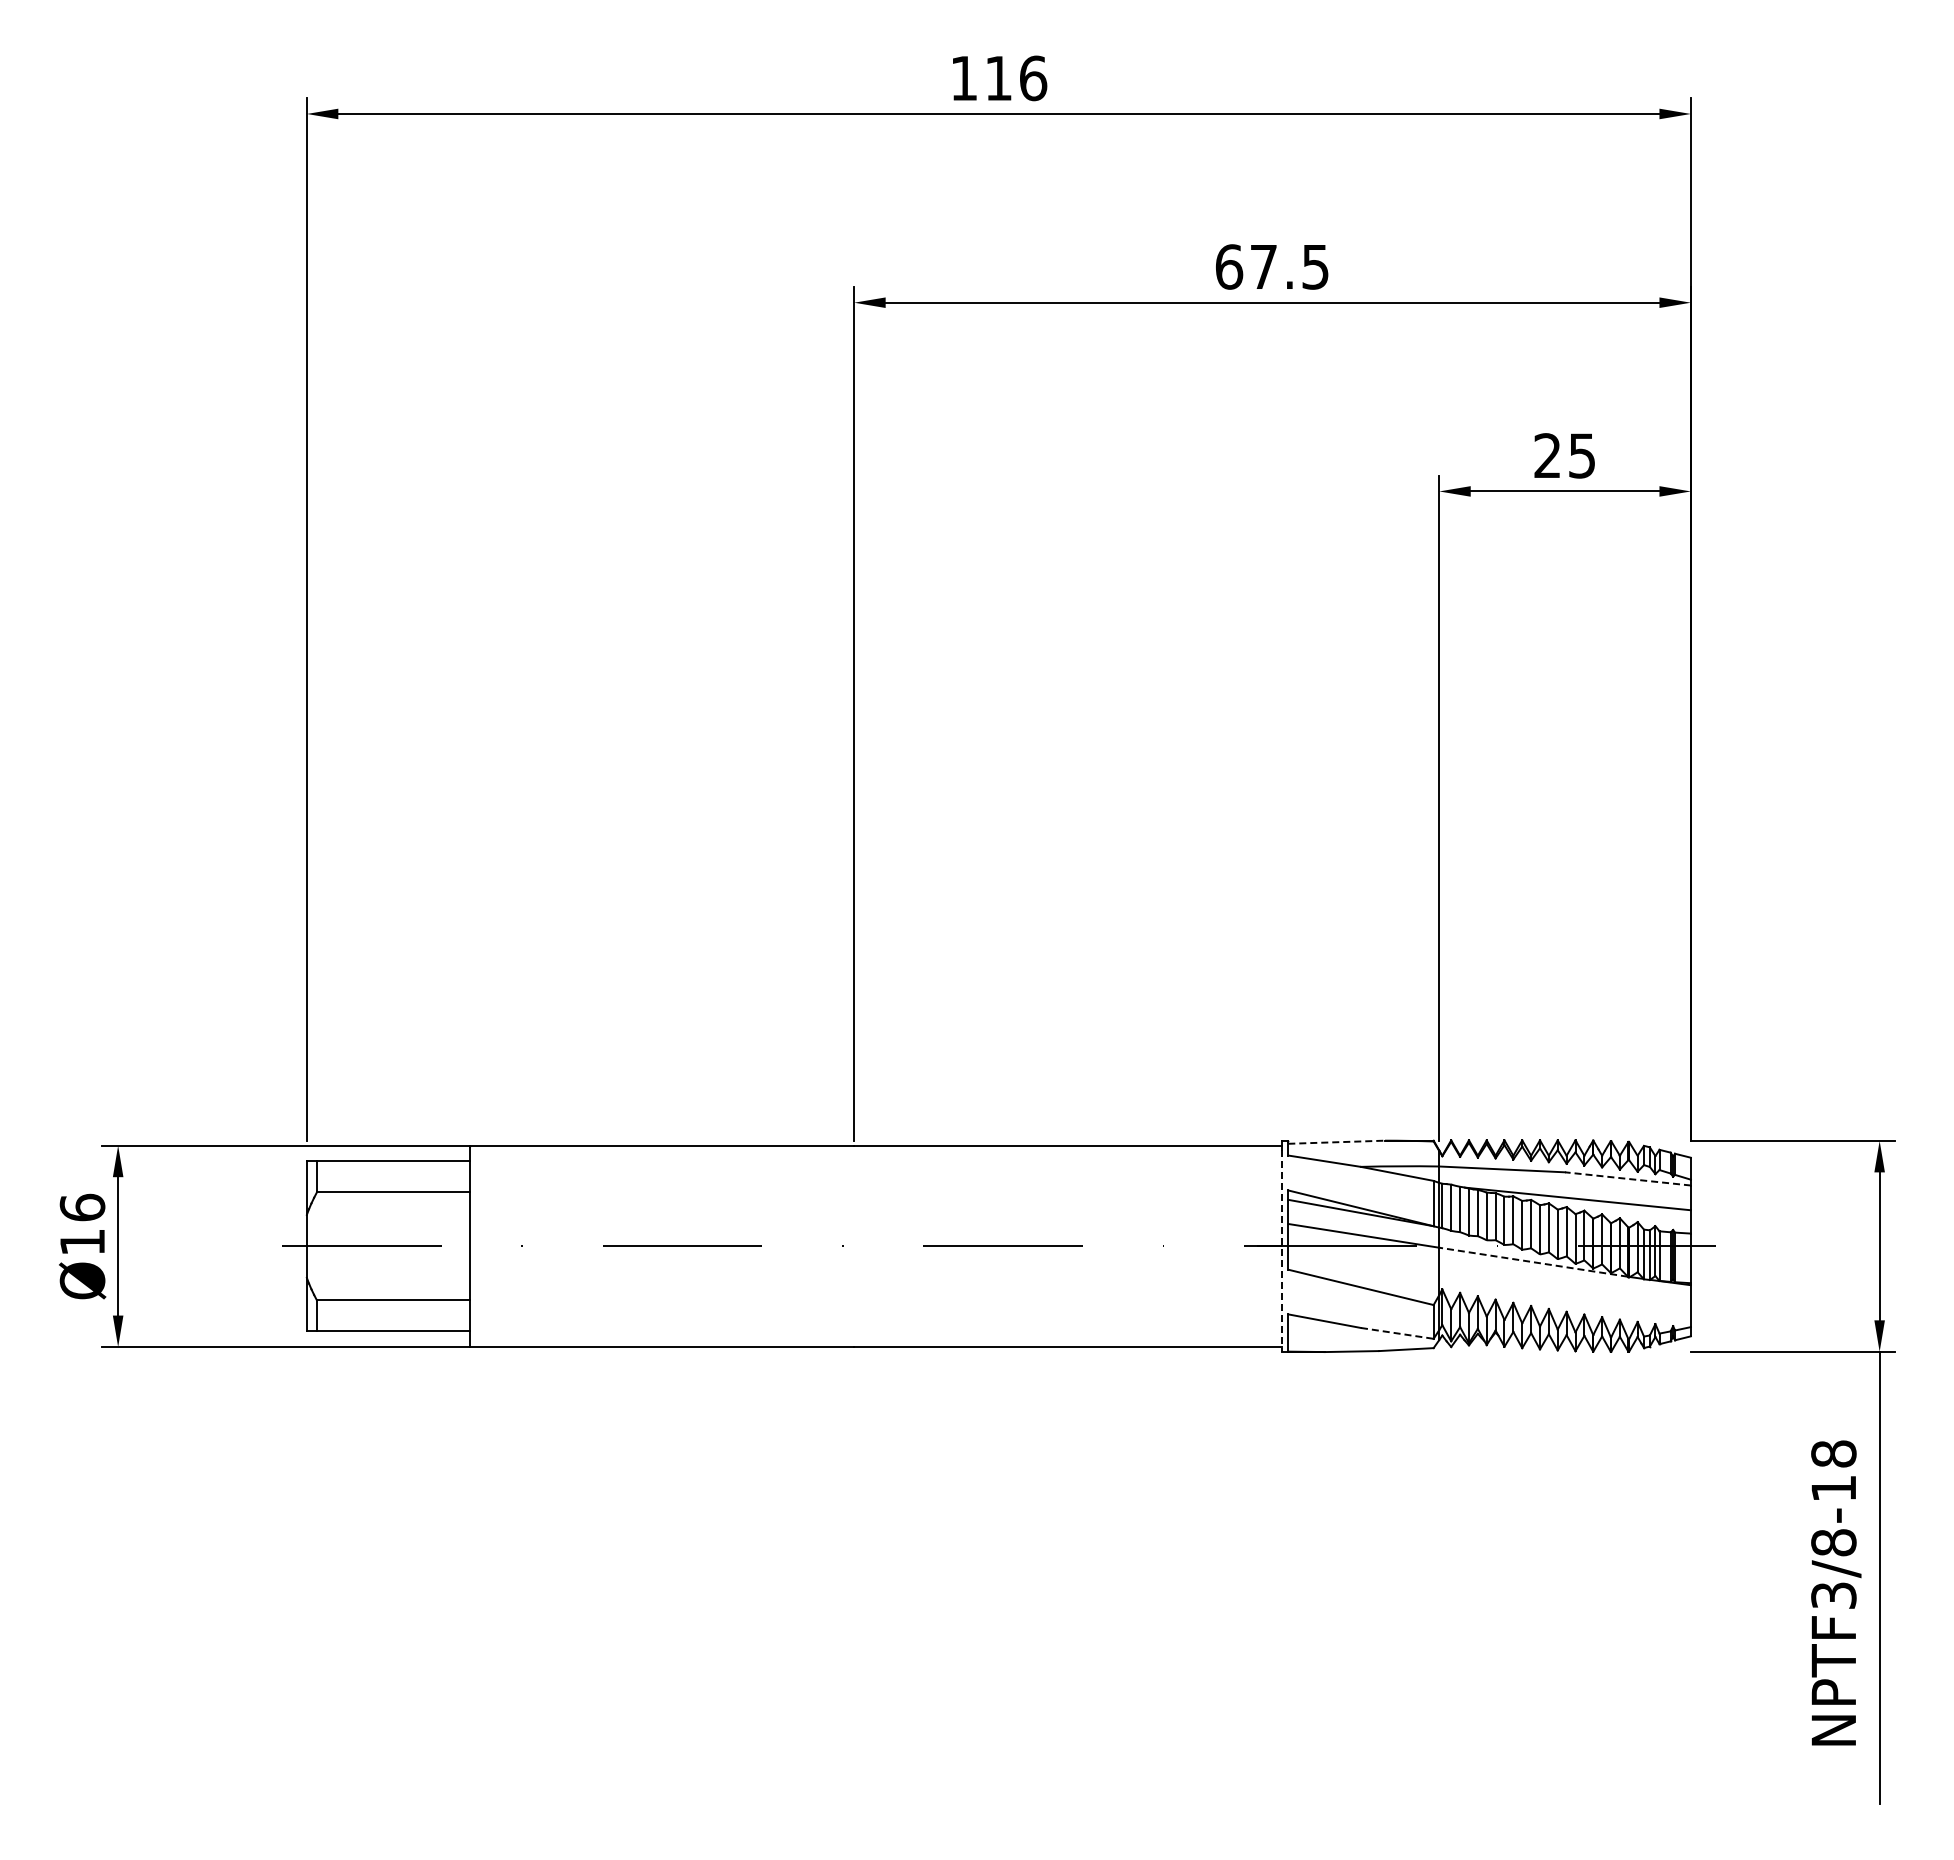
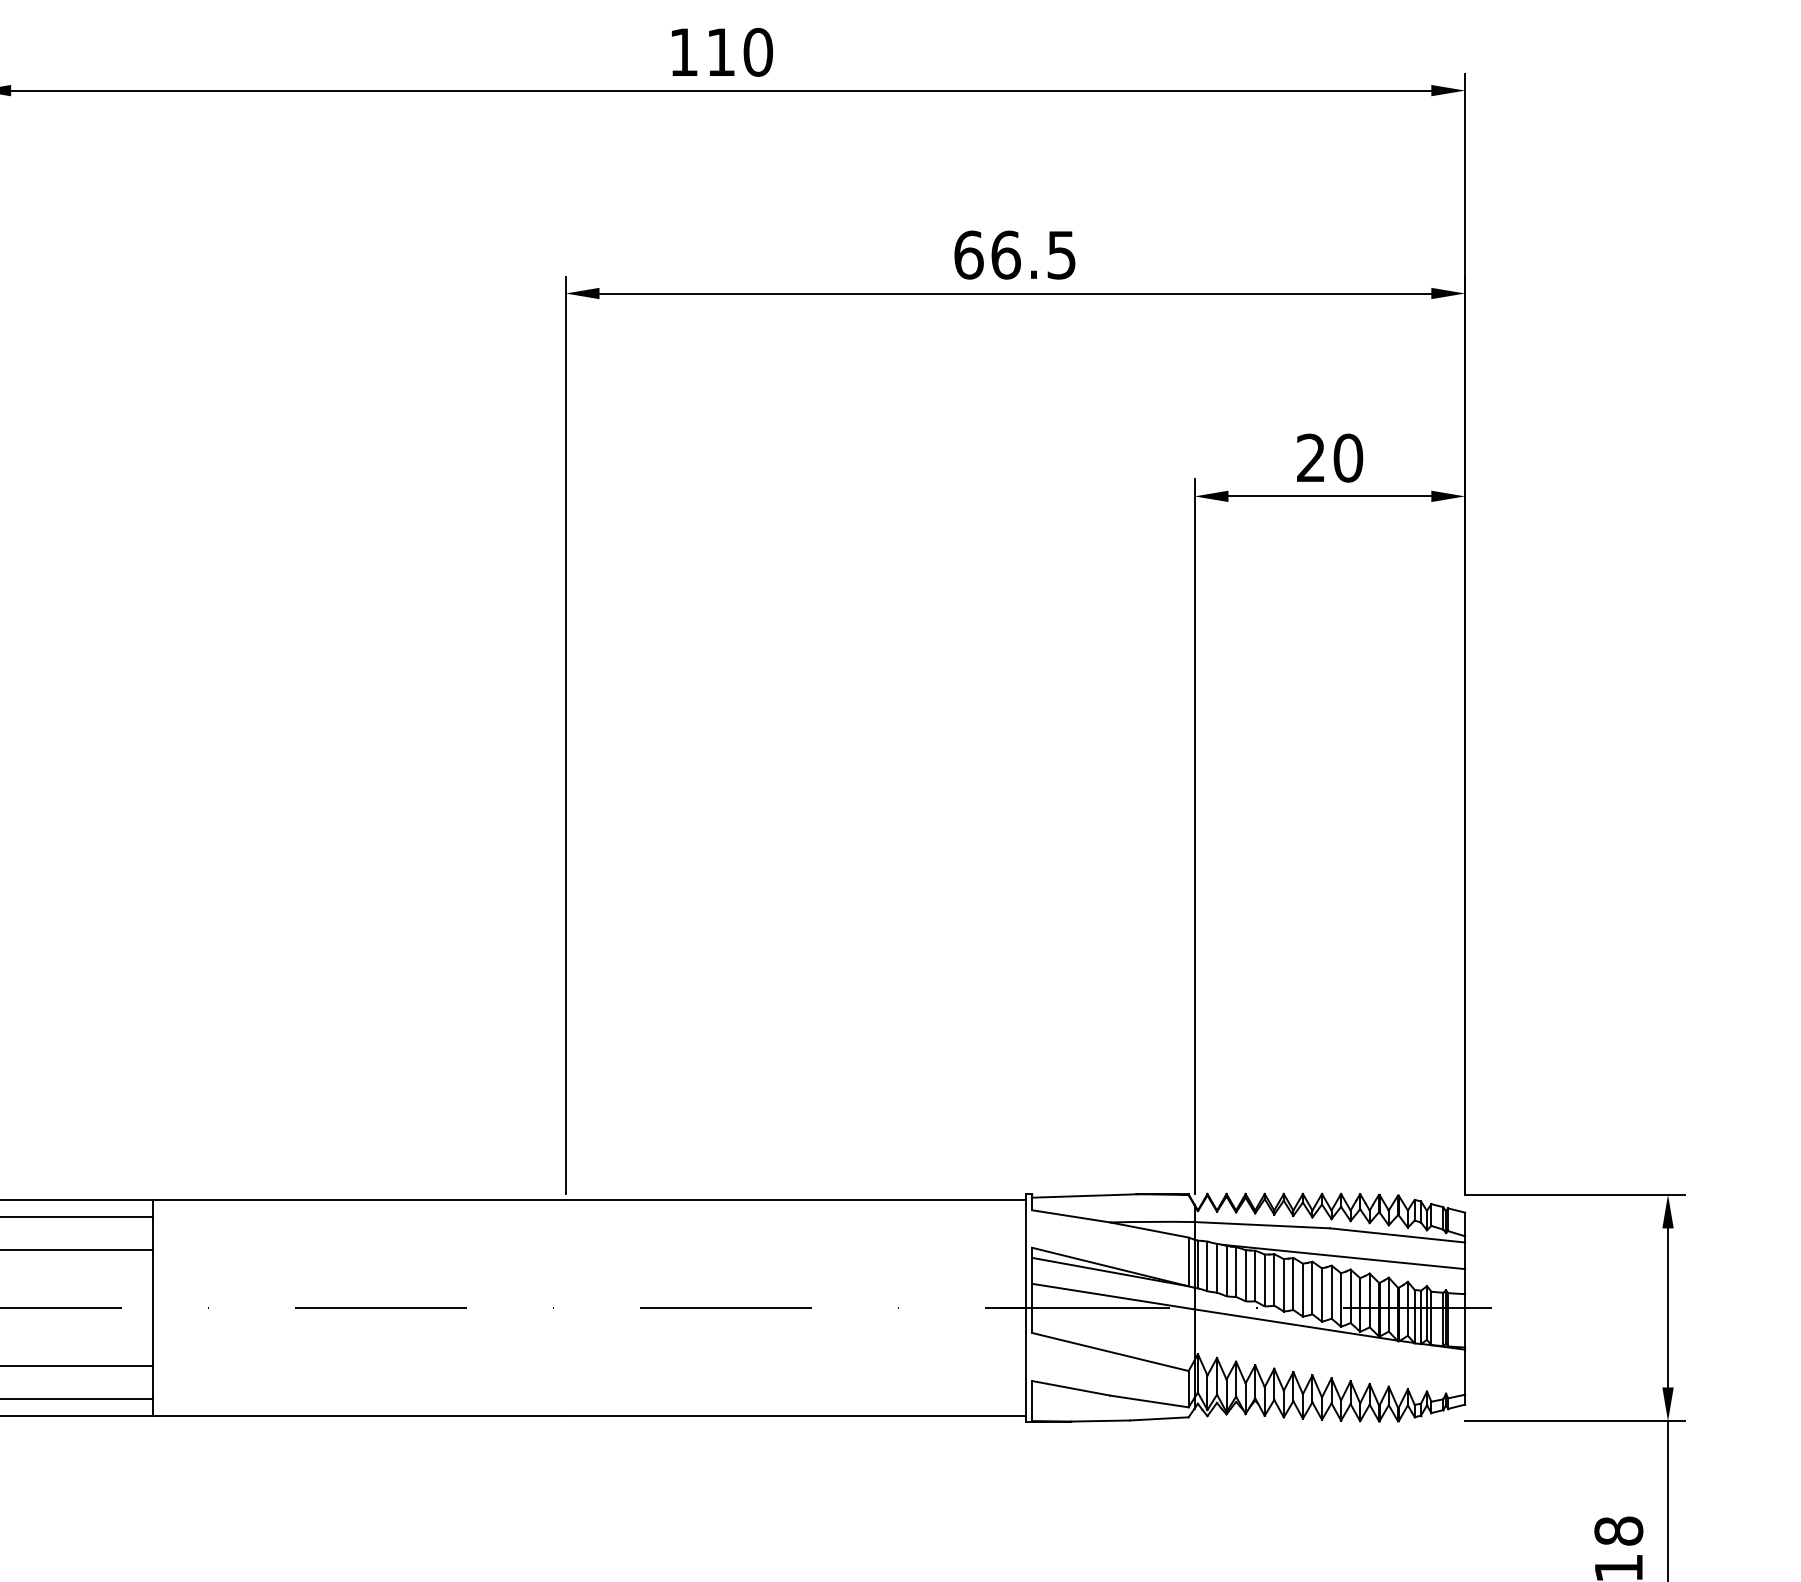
text: (1033, 78) -> (758, 52), 116 -> 110
text: (1263, 266) -> (1005, 254), 67.5 -> 66.5
text: (1581, 455) -> (1347, 457), 25 -> 20
line: (1337, 1142) -> (1085, 1196), dashed -> solid
line: (1627, 1178) -> (1396, 1234), dashed -> solid
line: (1282, 1251) -> (1026, 1313), dashed -> solid
line: (1533, 1262) -> (1295, 1325), dashed -> solid
line: (1397, 1333) -> (1149, 1401), dashed -> solid

